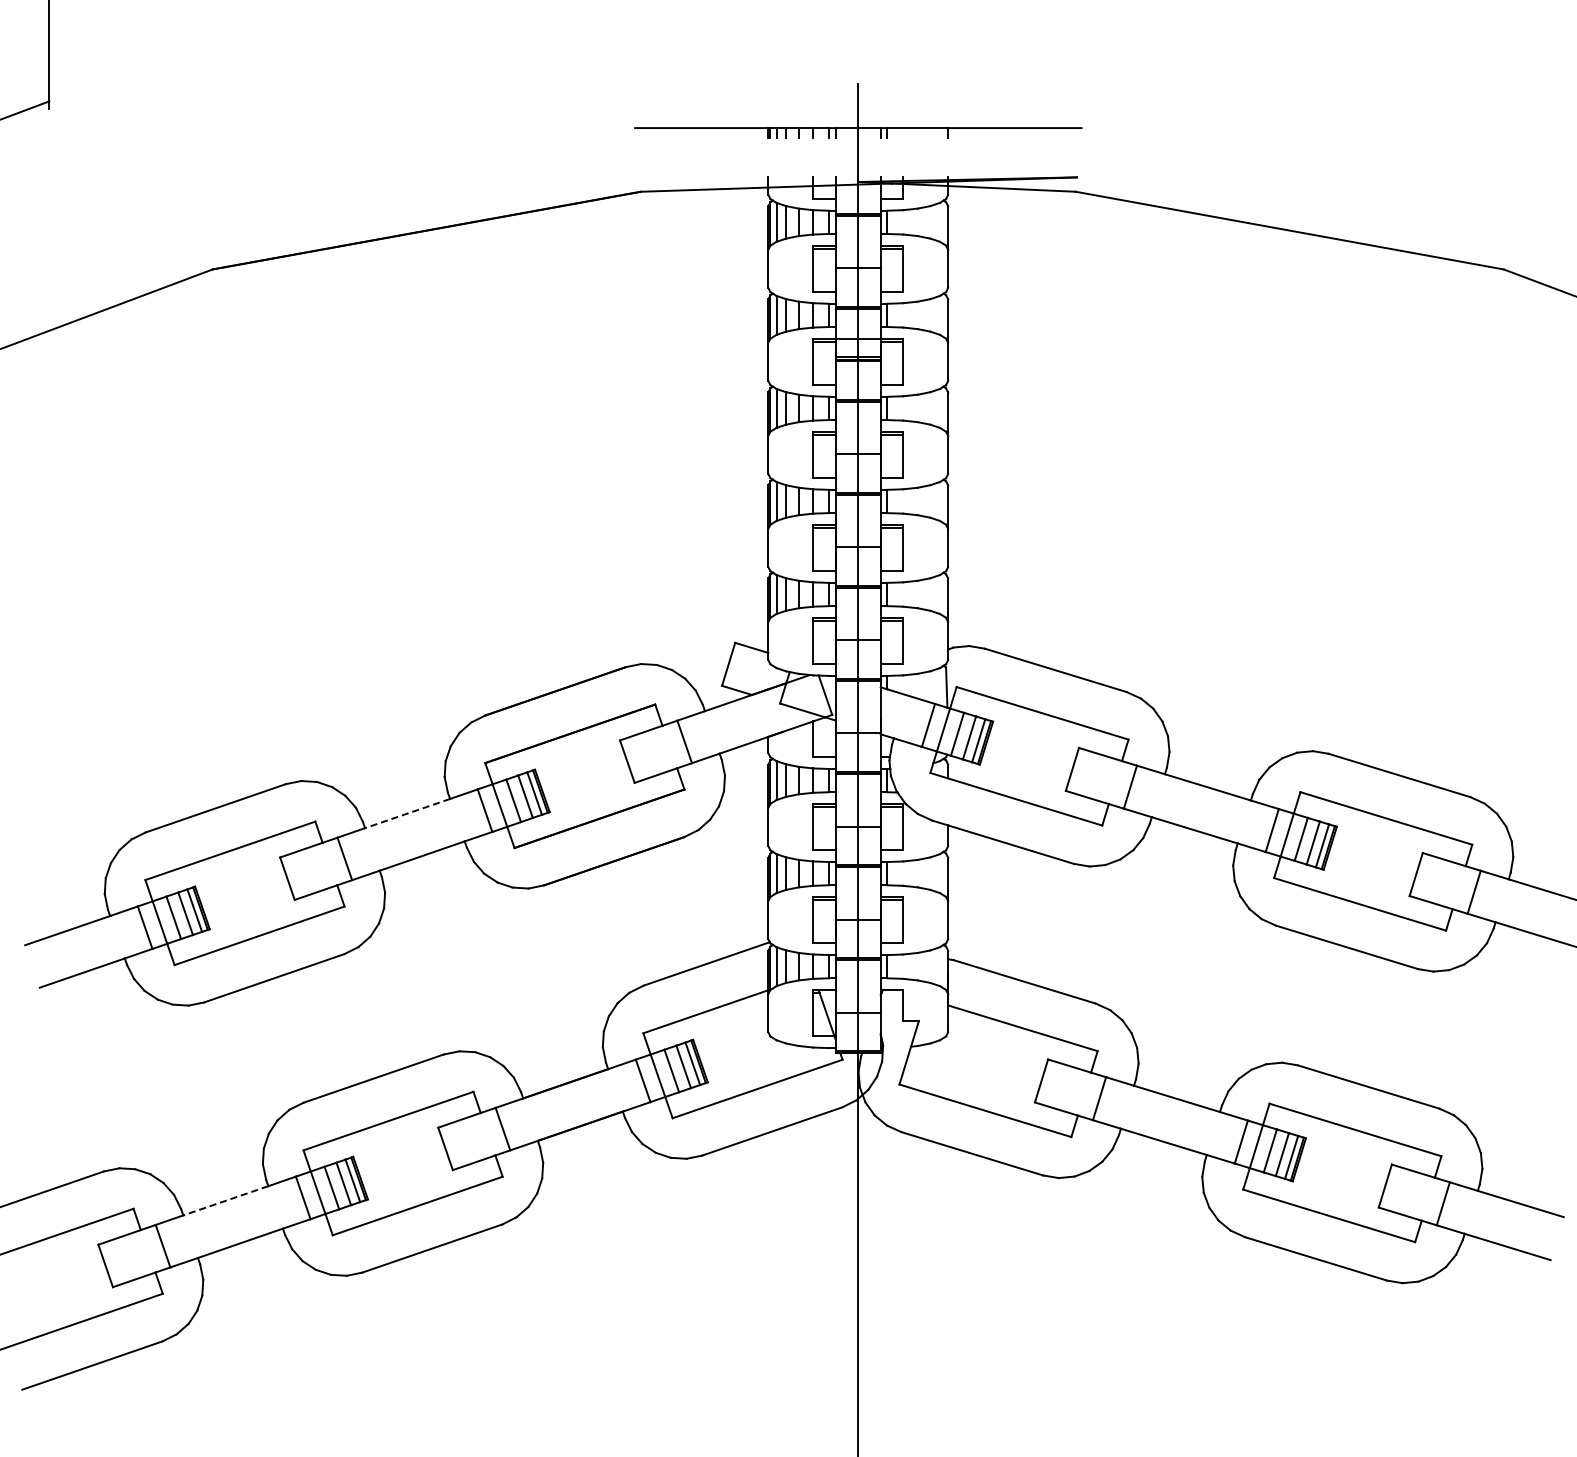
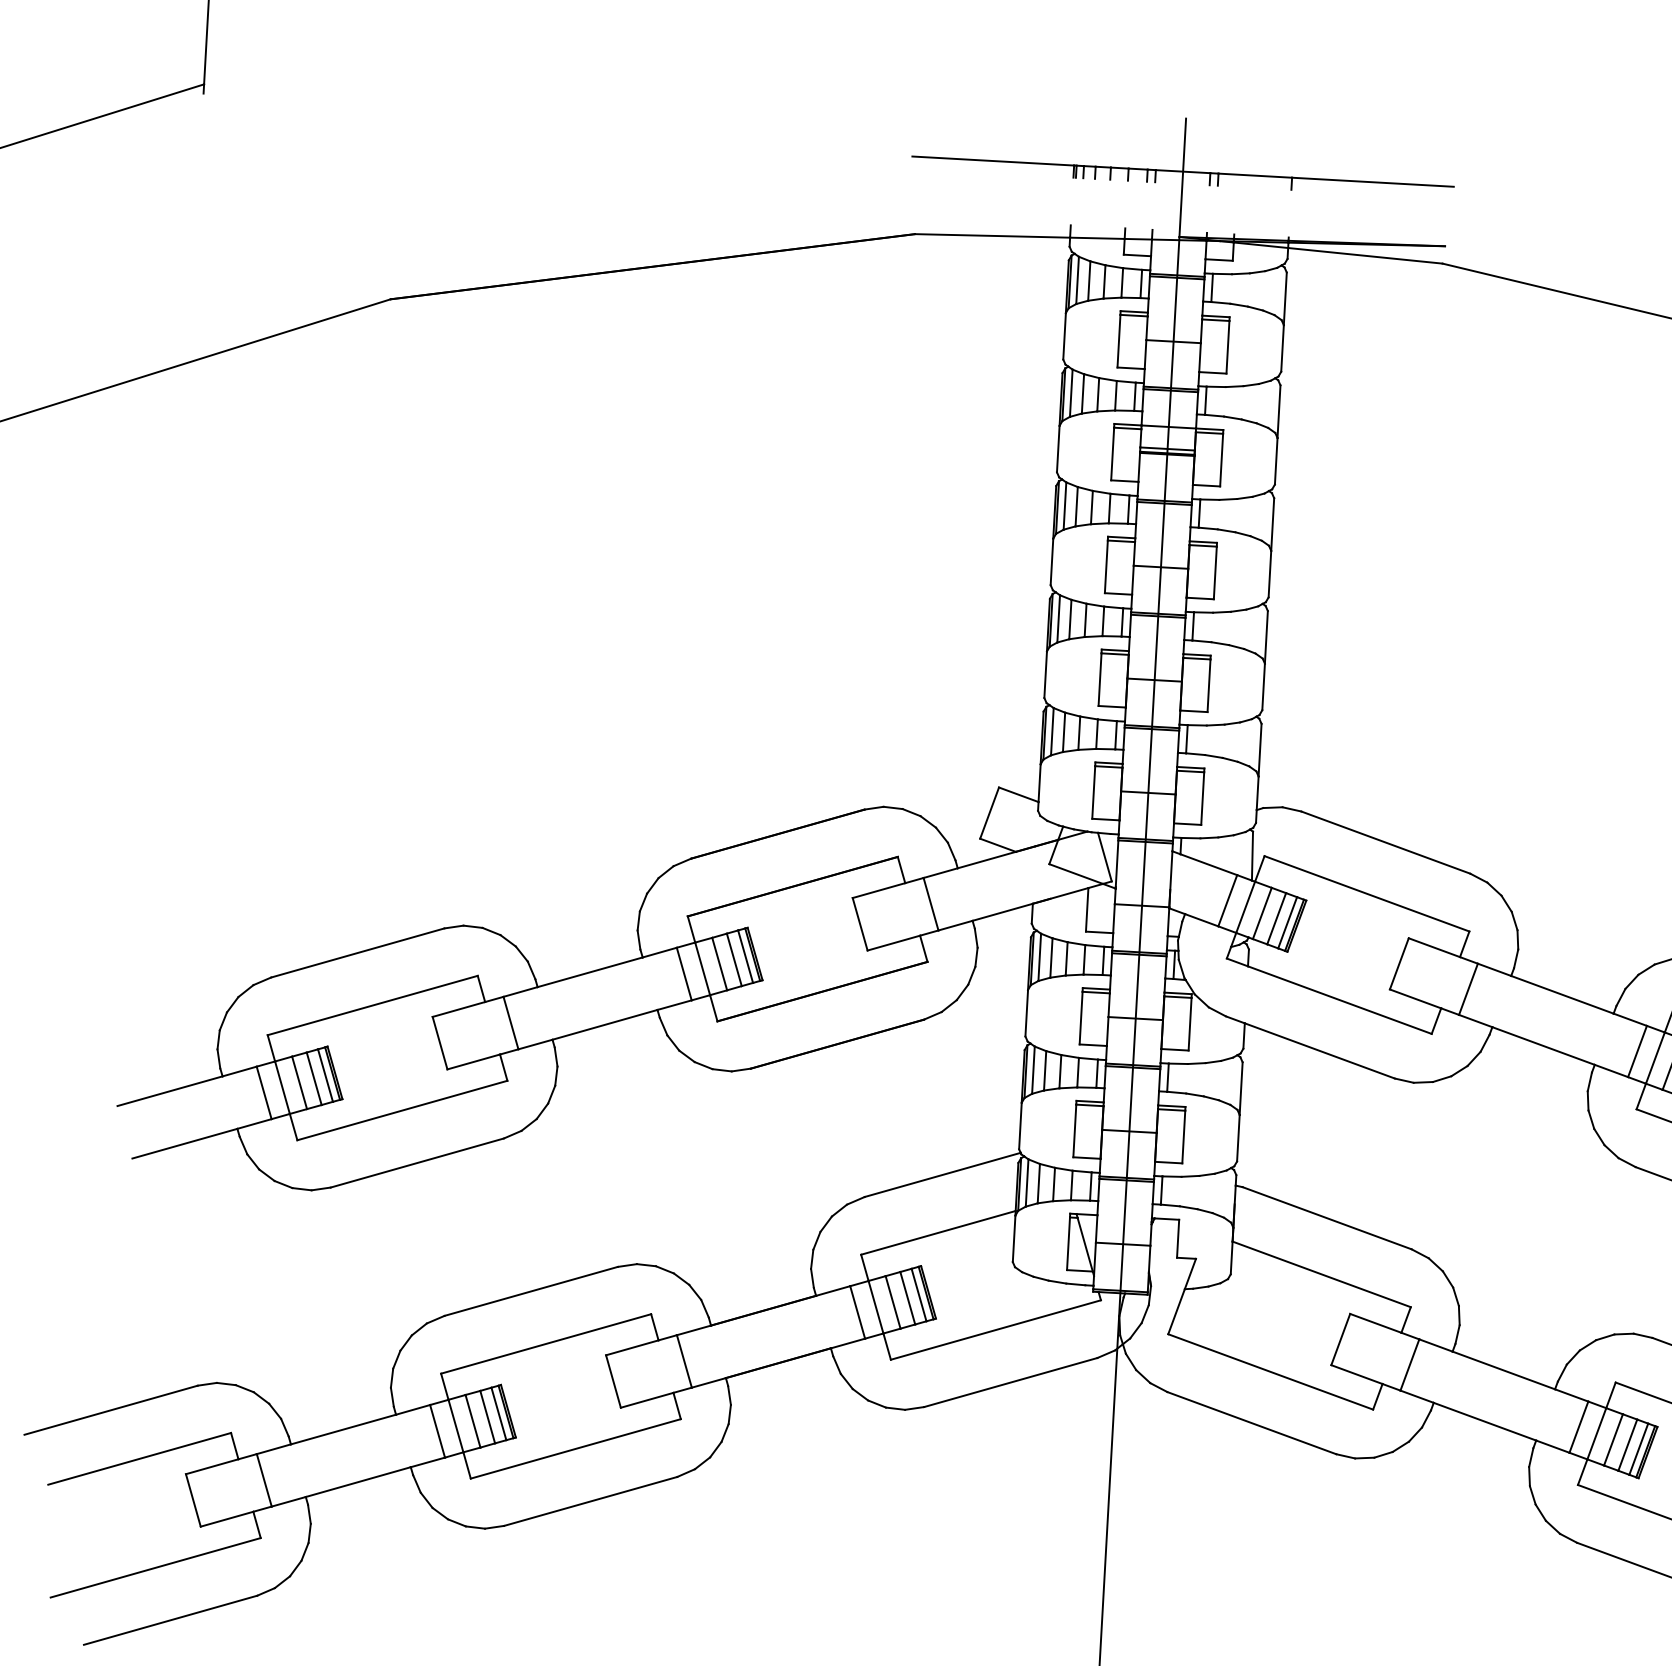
line: (407, 813) -> (590, 972), dashed -> solid
line: (225, 1200) -> (343, 1429), dashed -> solid

